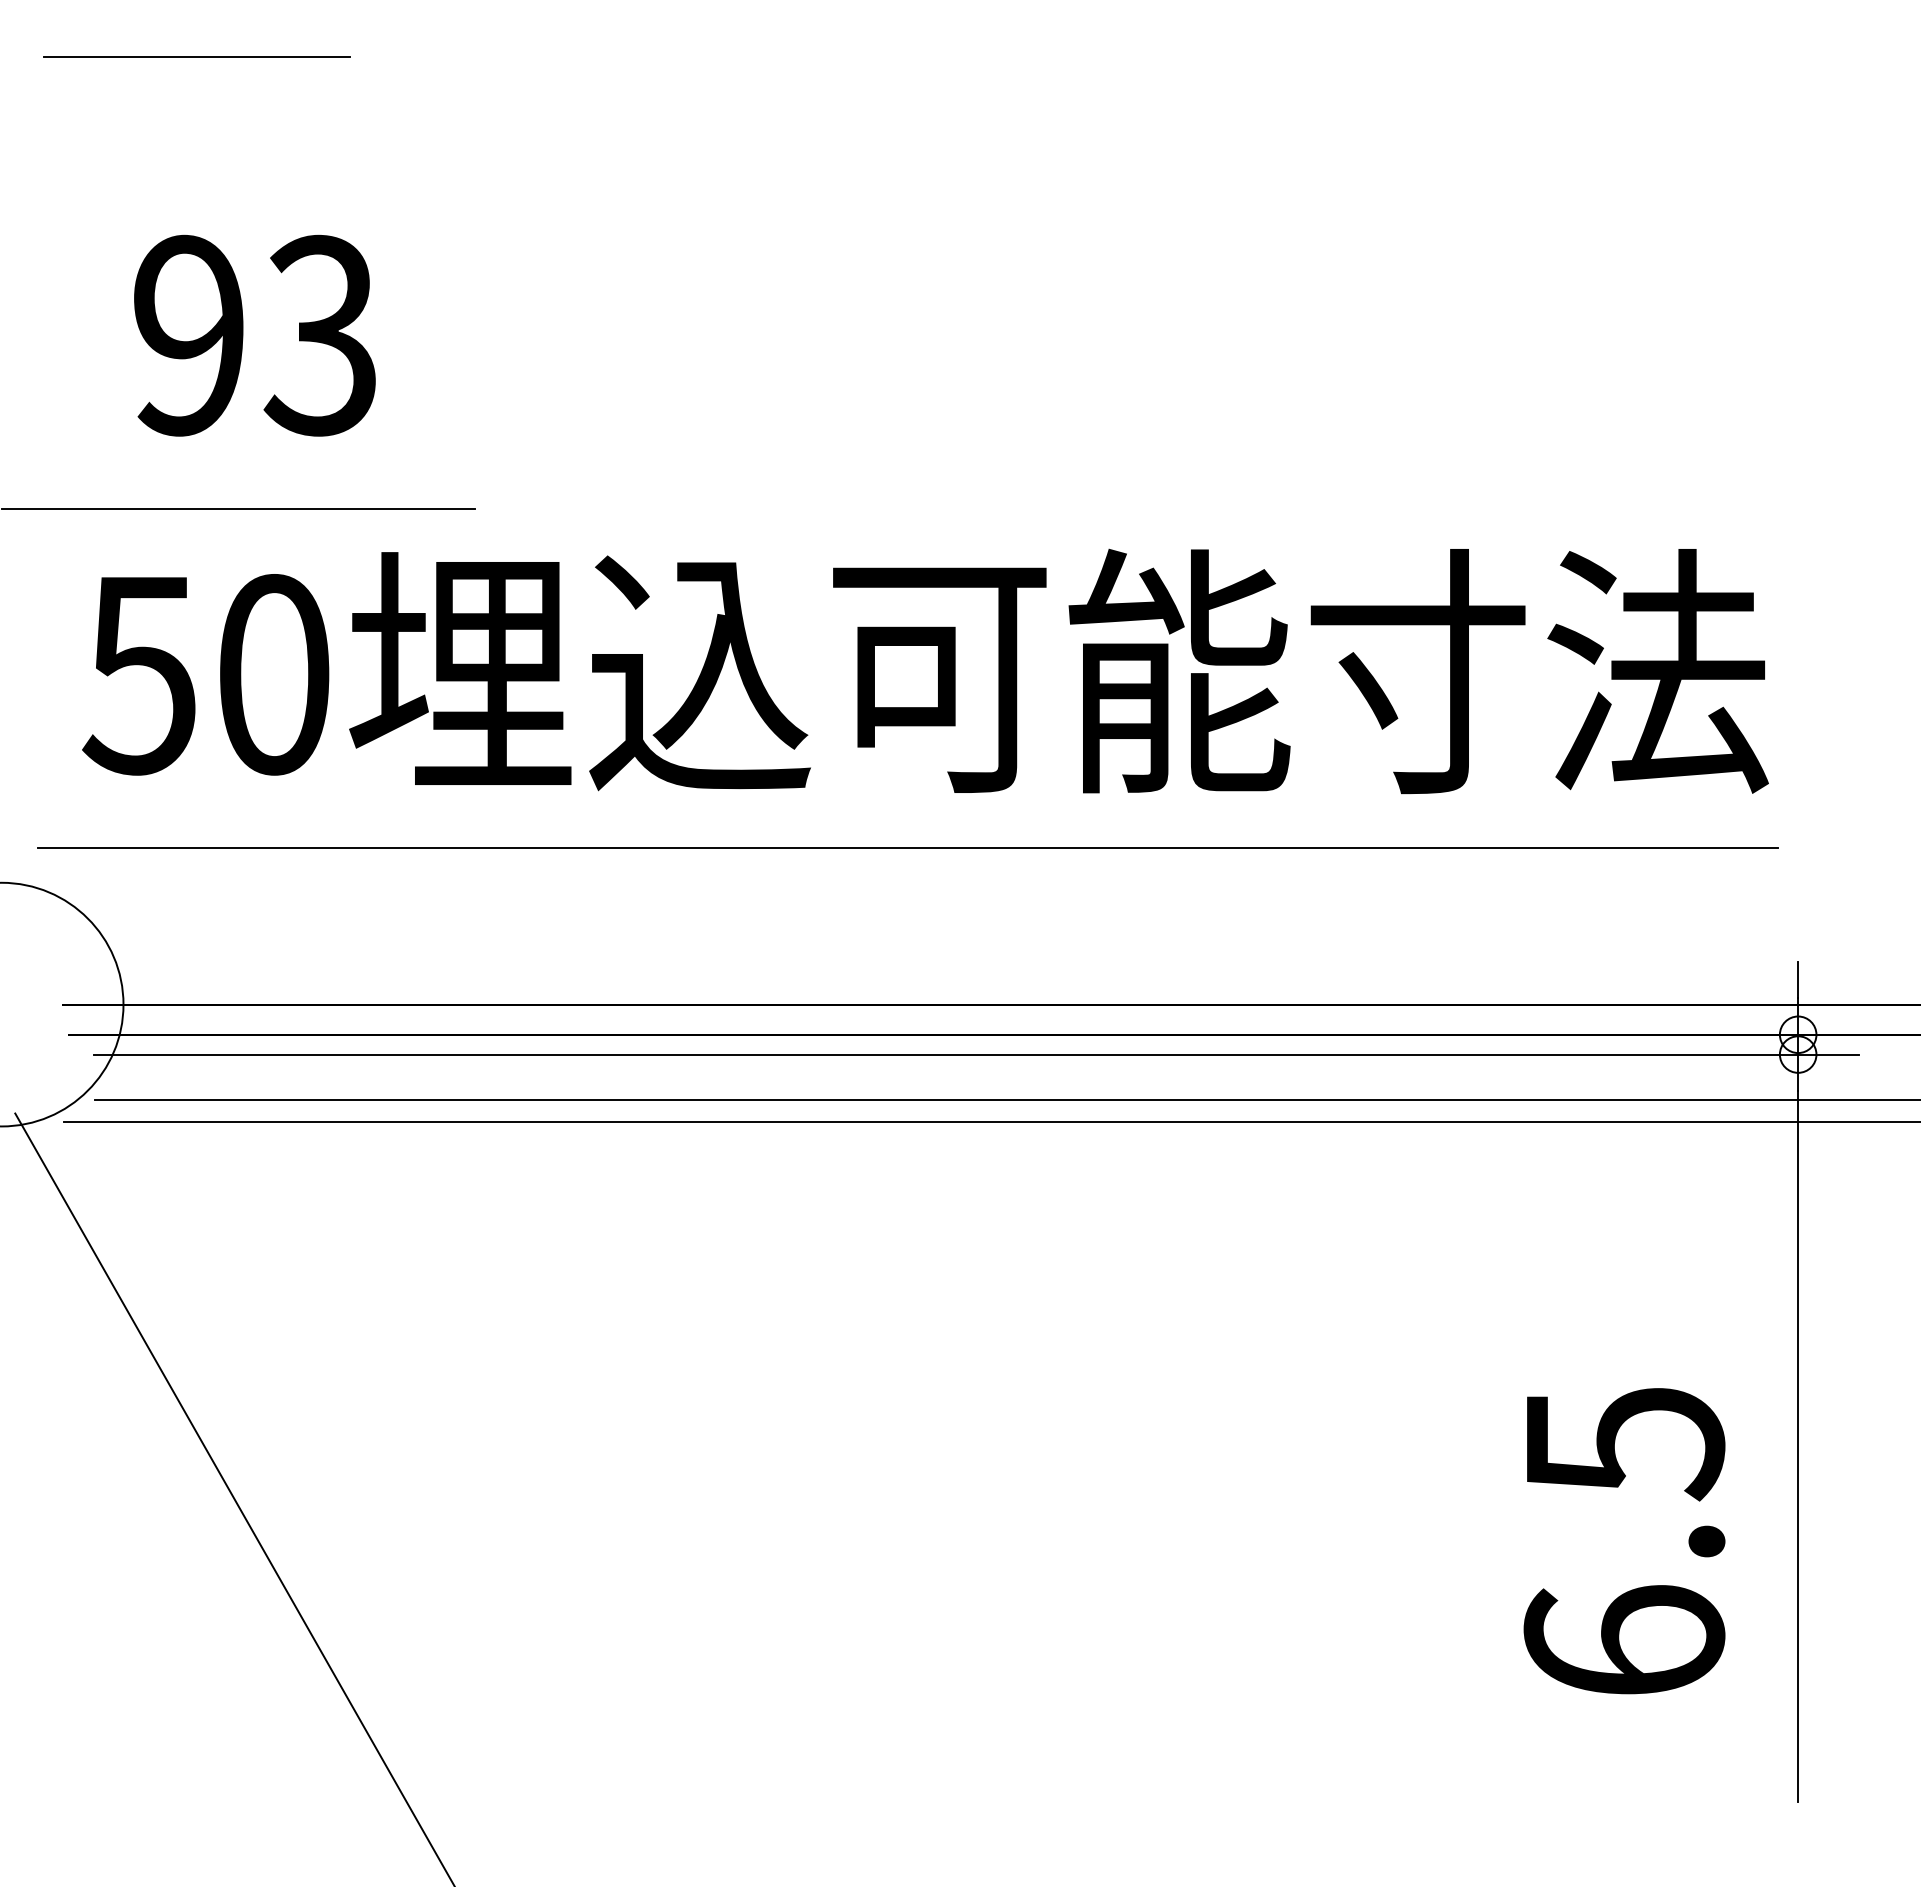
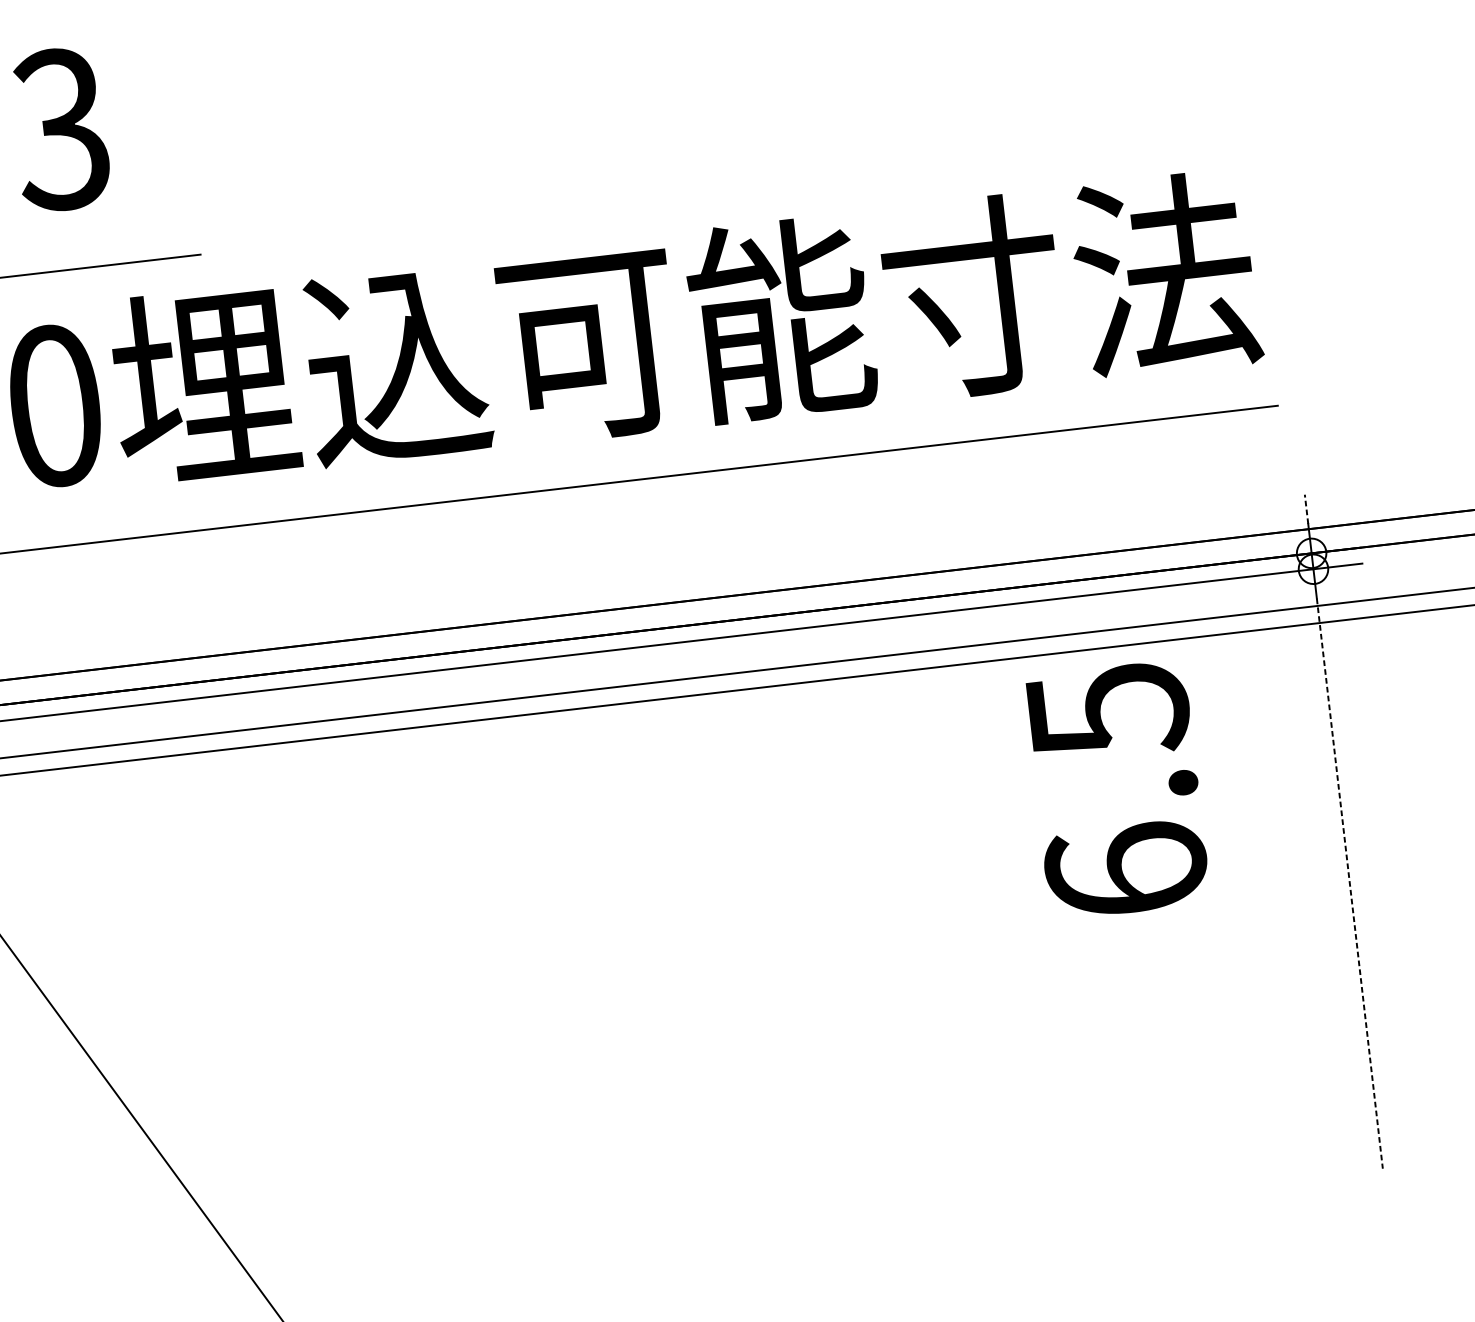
line: (1798, 979) -> (1306, 508), solid -> dashed
line: (1798, 1446) -> (1350, 883), solid -> dashed
text: (1624, 1541) -> (1117, 790), moved

